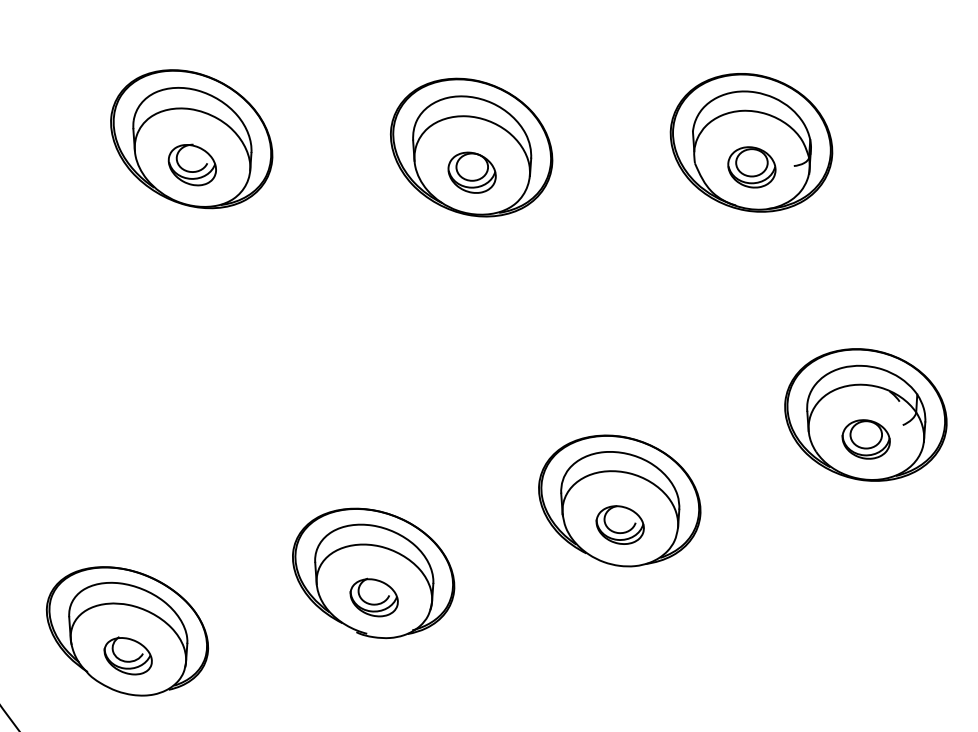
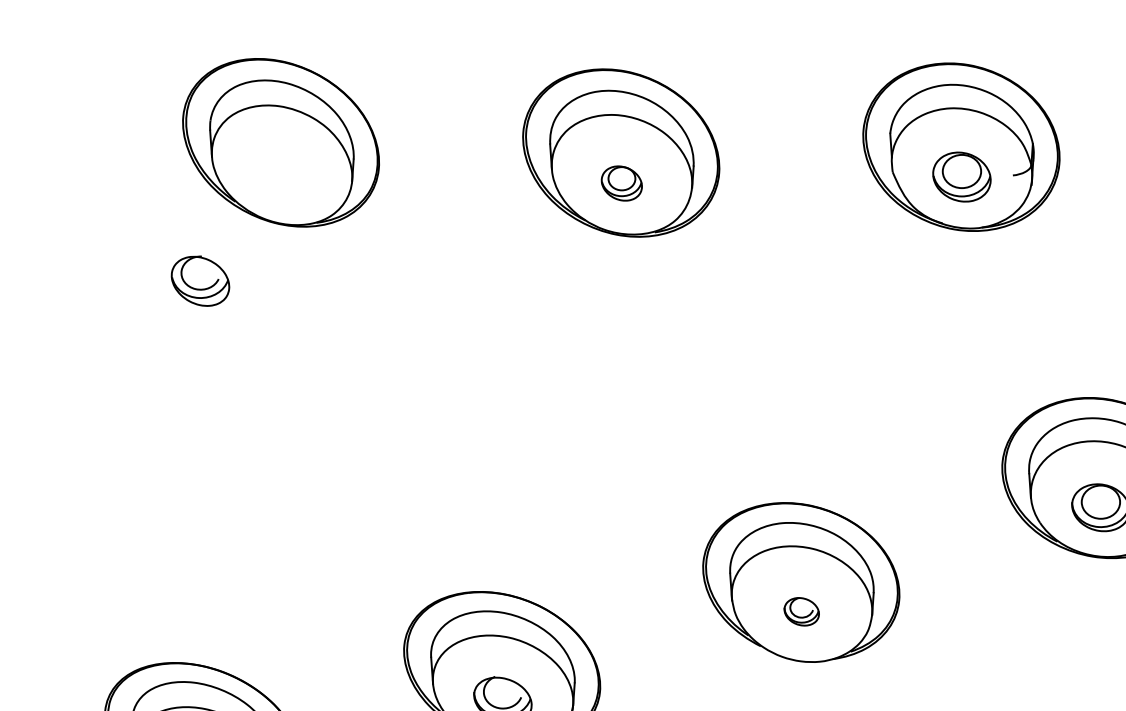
part: (191, 164) -> (199, 280), moved
part: (471, 172) -> (621, 183), size x0.7
part: (619, 524) -> (800, 611), size x0.6

